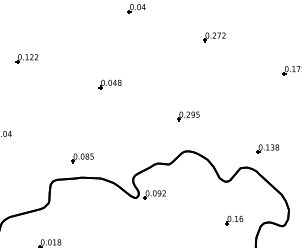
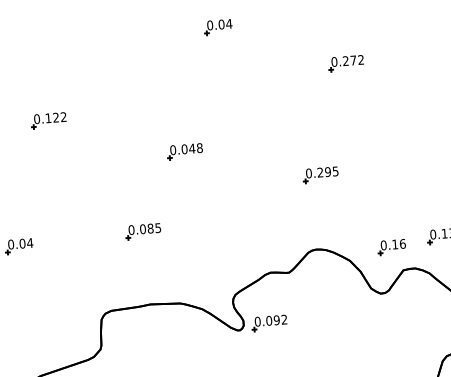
part: (188, 116) -> (320, 175), moved
part: (82, 158) -> (143, 232), moved
part: (234, 220) -> (392, 247), moved

